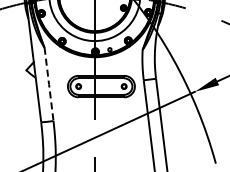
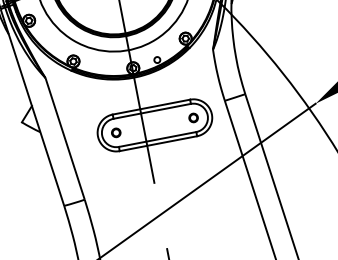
line: (49, 84) -> (65, 138), dashed -> solid

